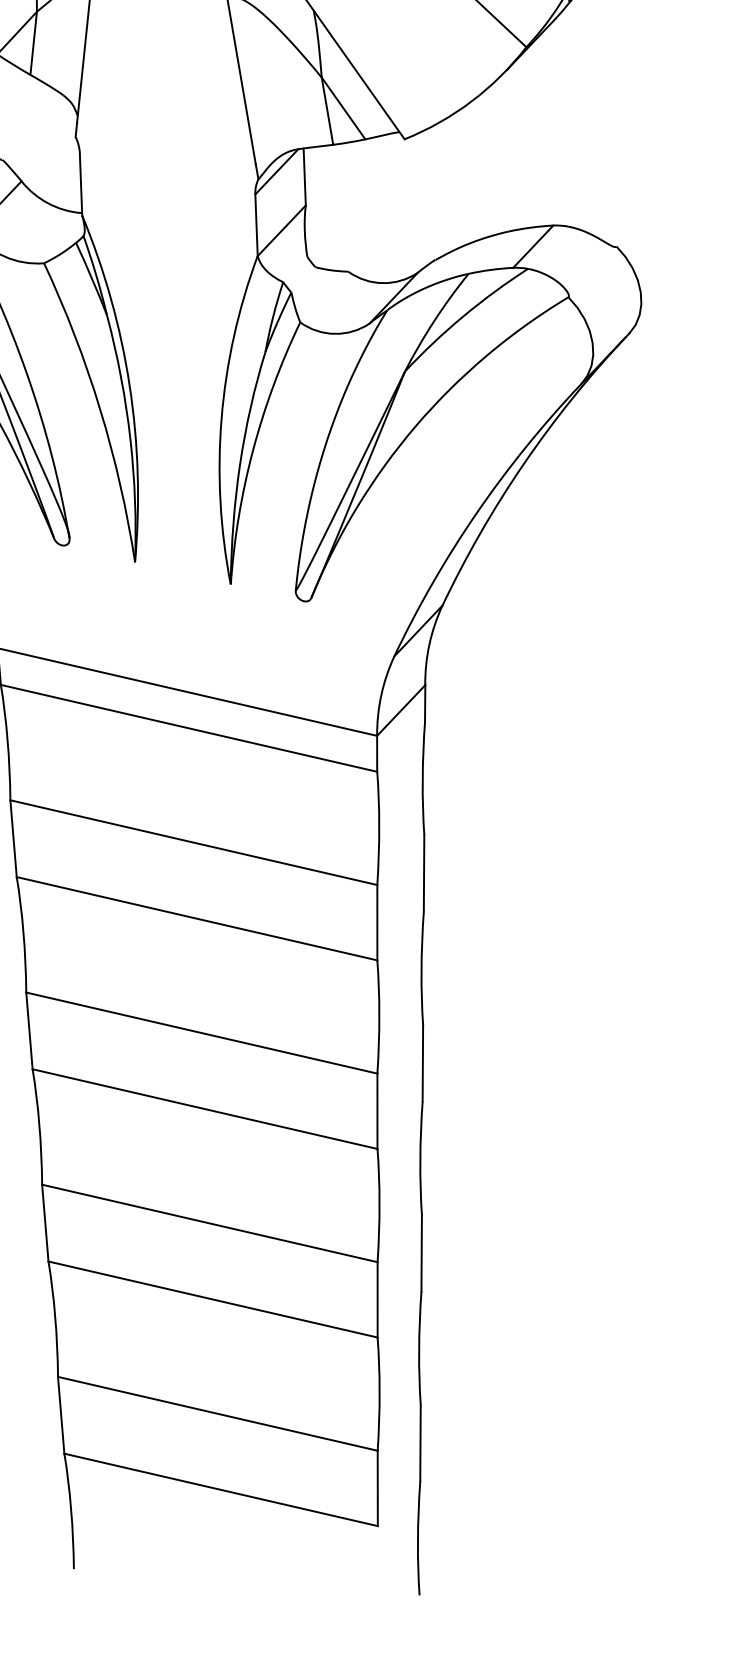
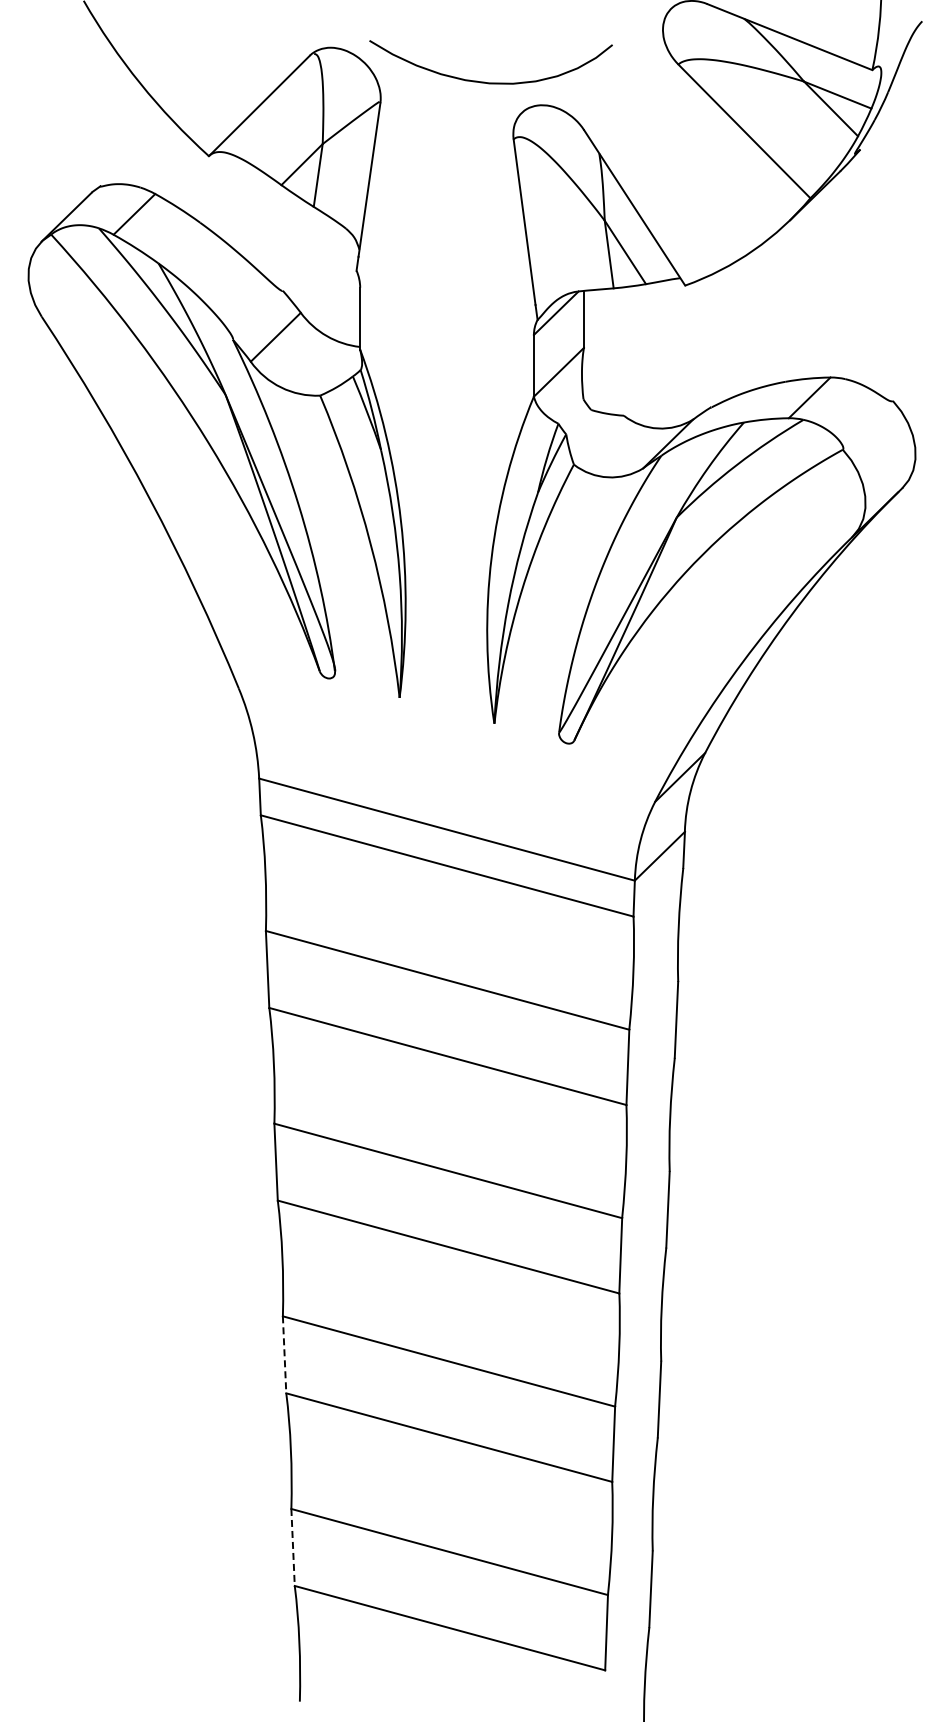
line: (45, 1222) -> (284, 1354), solid -> dashed
line: (61, 1415) -> (293, 1547), solid -> dashed

